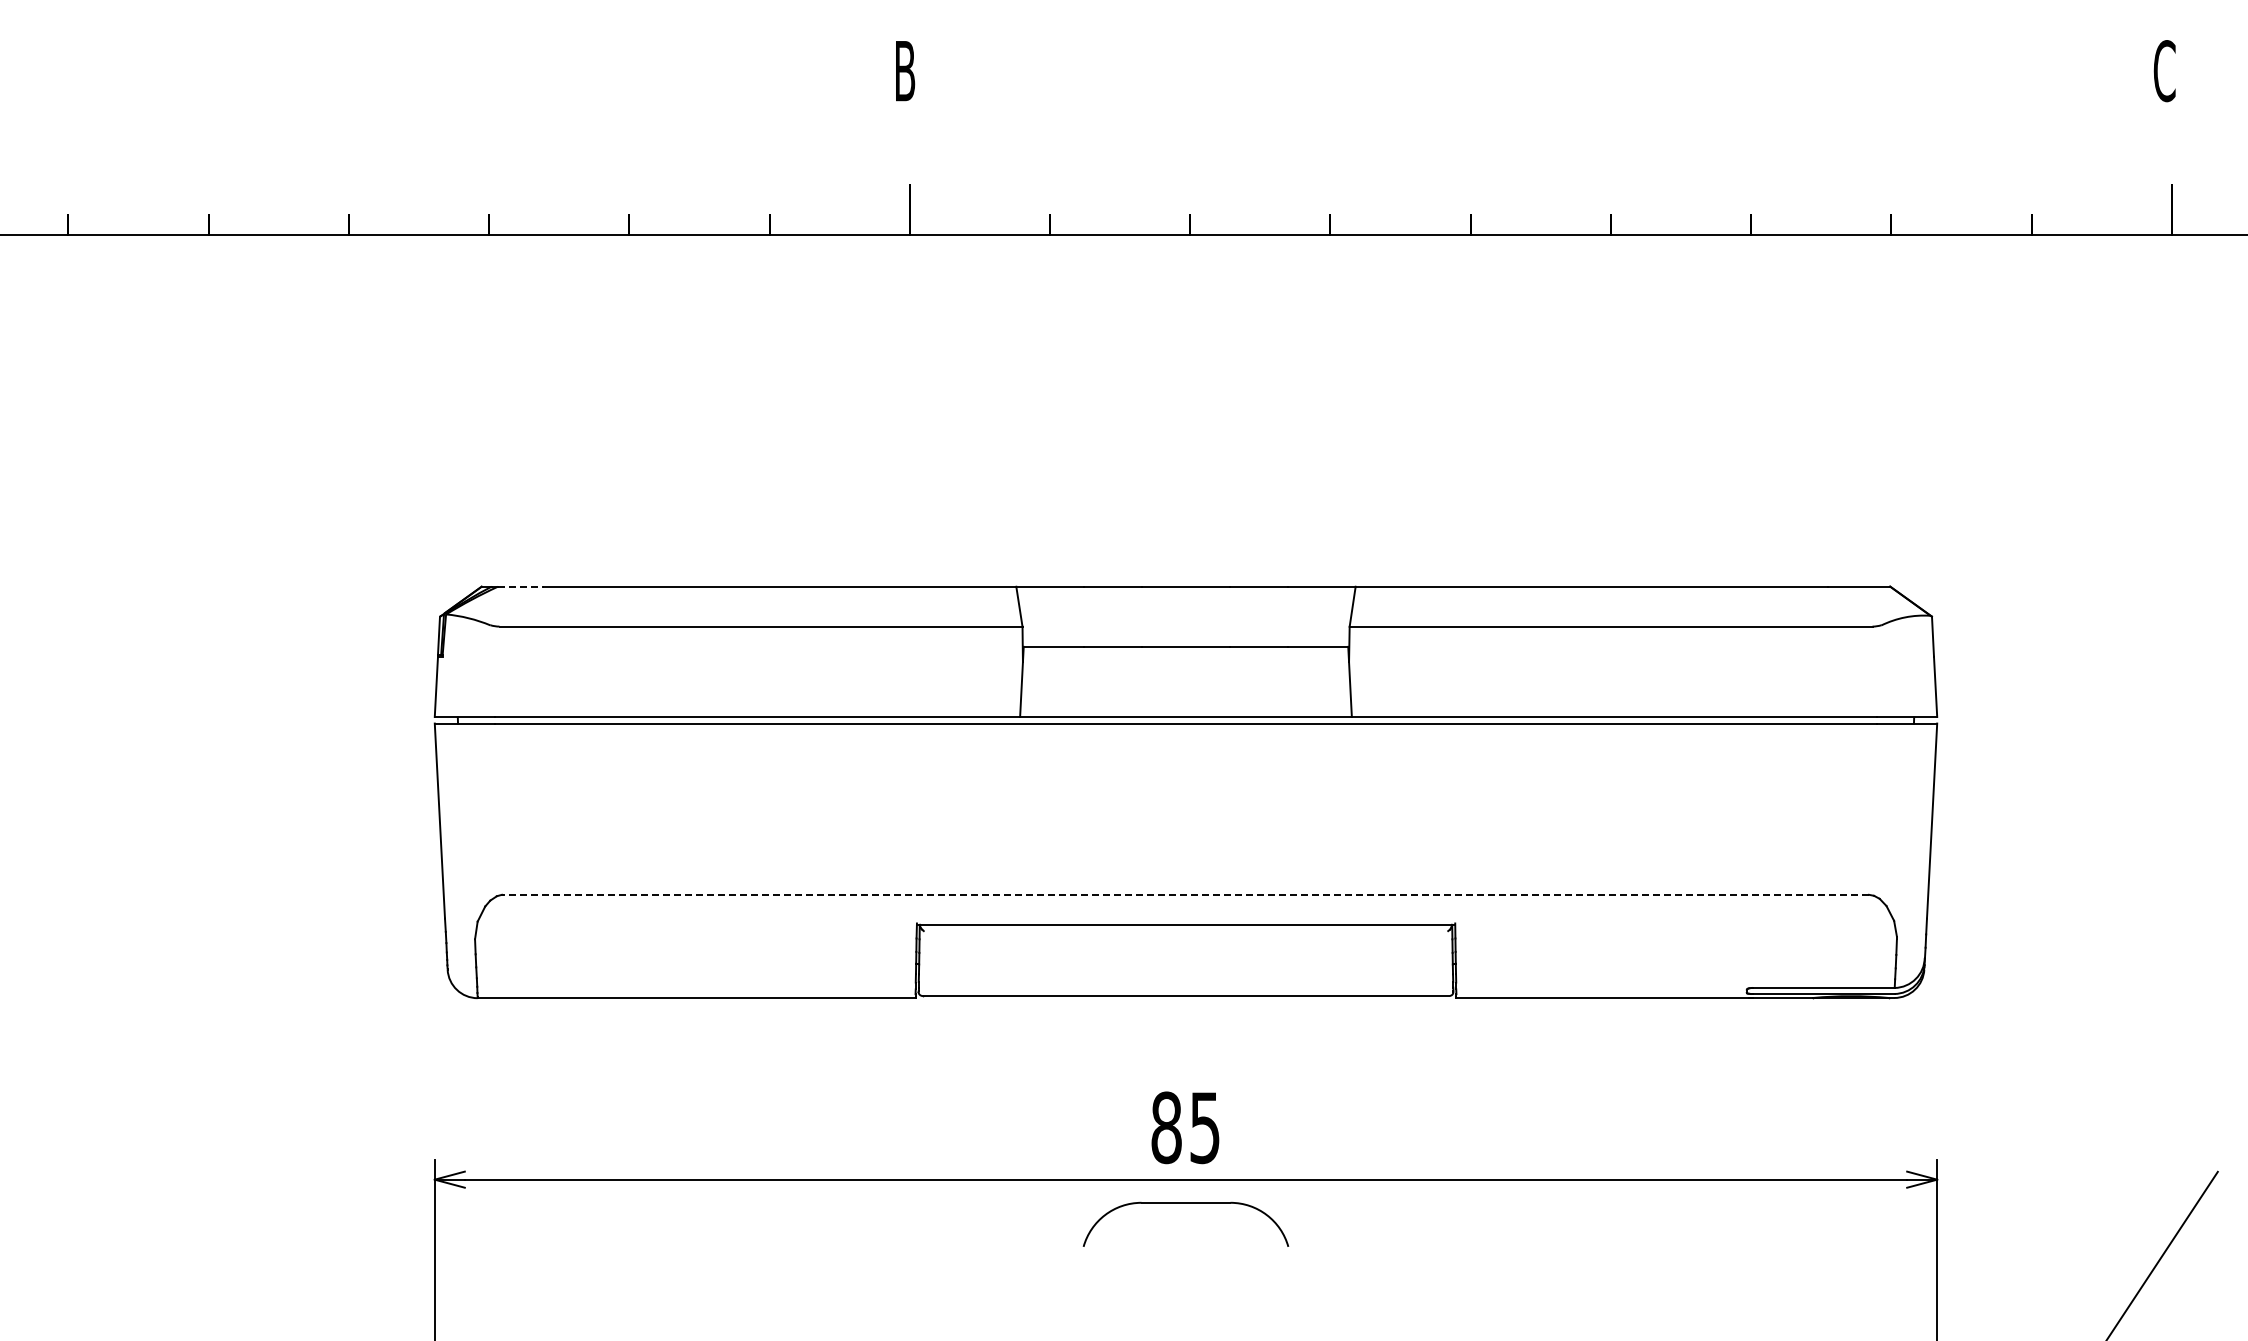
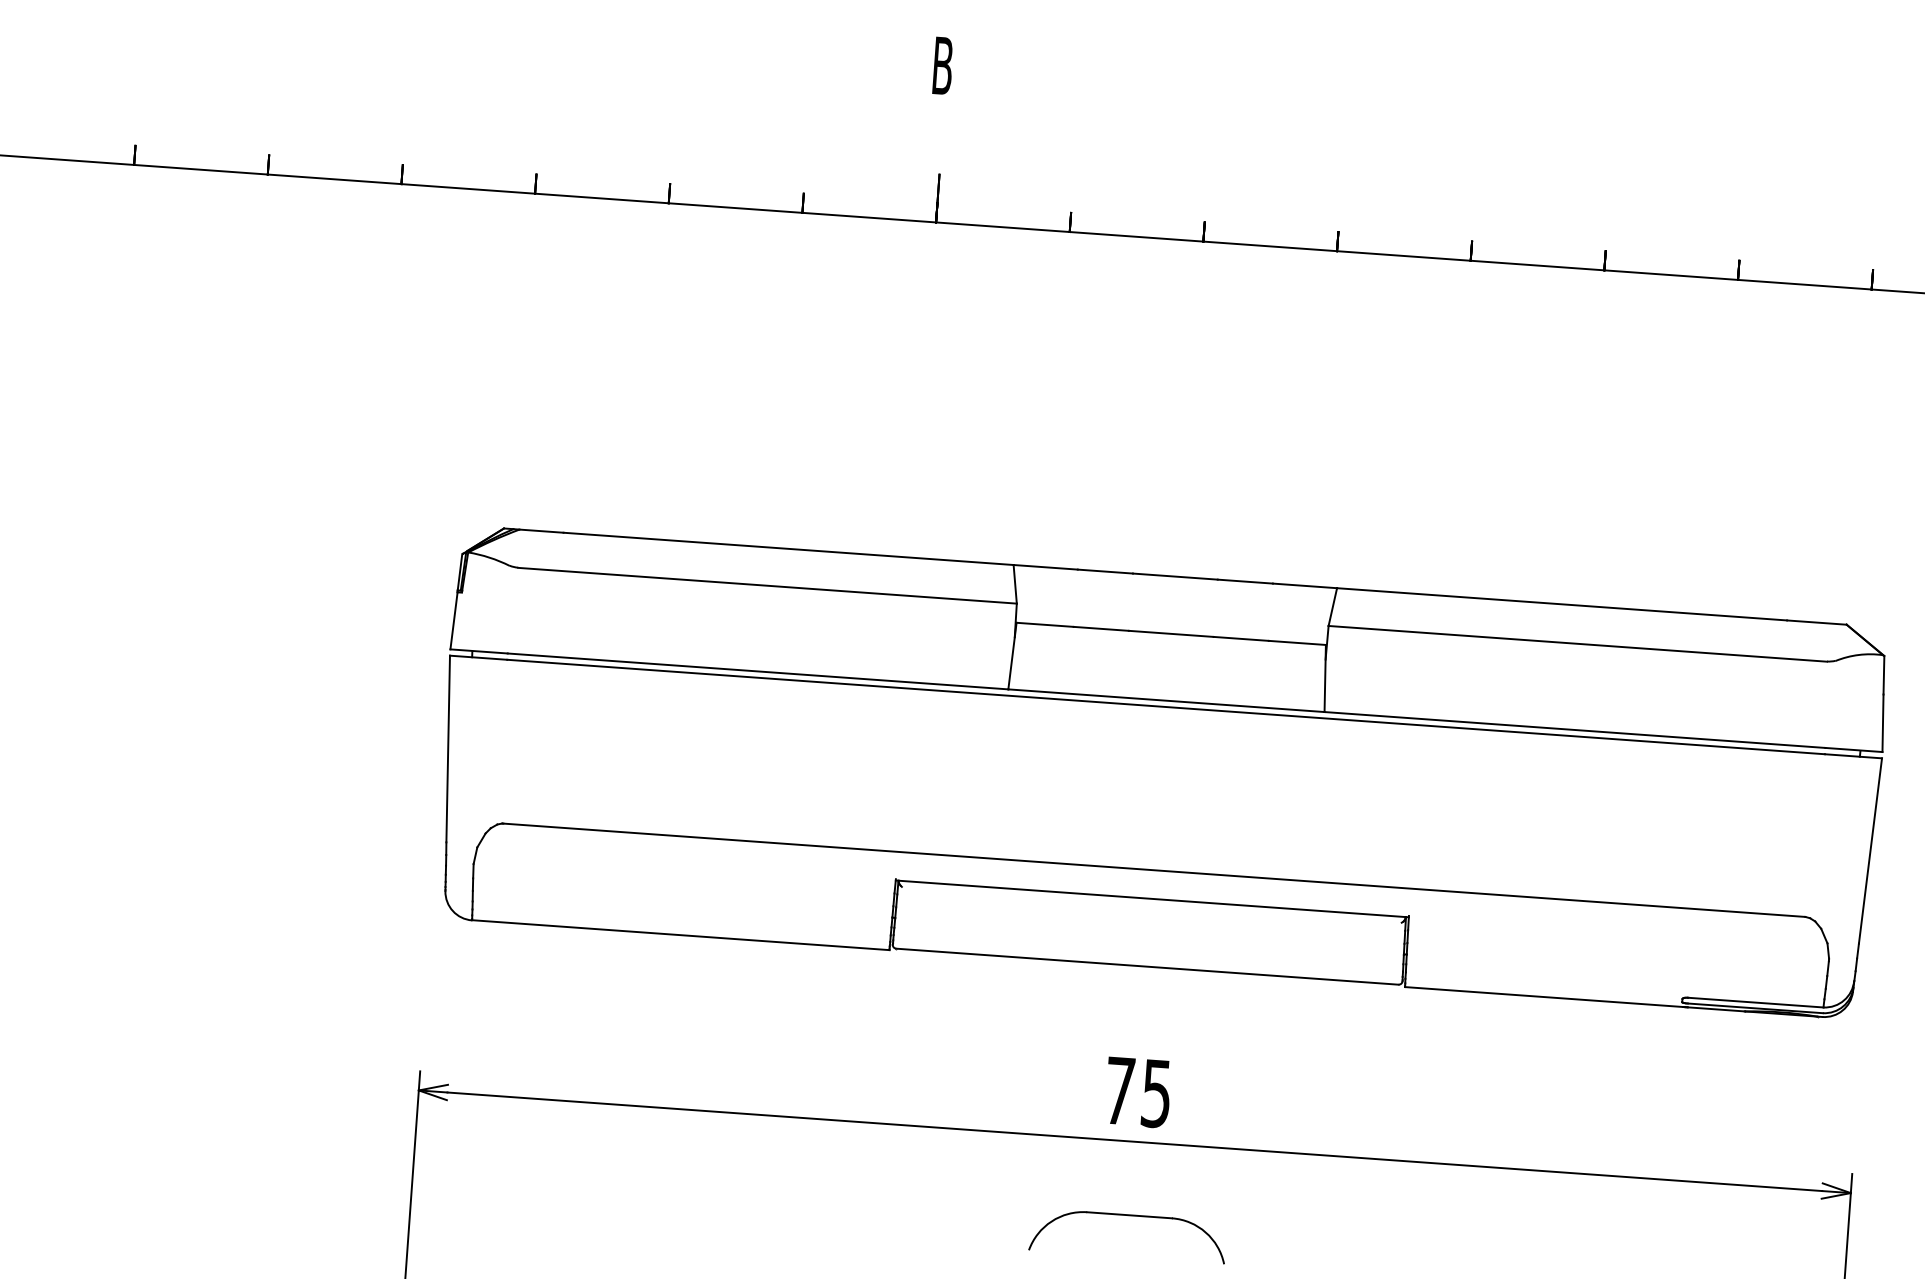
line: (521, 586) -> (542, 530), dashed -> solid
line: (1186, 894) -> (1154, 869), dashed -> solid
text: (1166, 1127) -> (1119, 1090), 85 -> 75
part: (1185, 1203) -> (1129, 1215), moved

